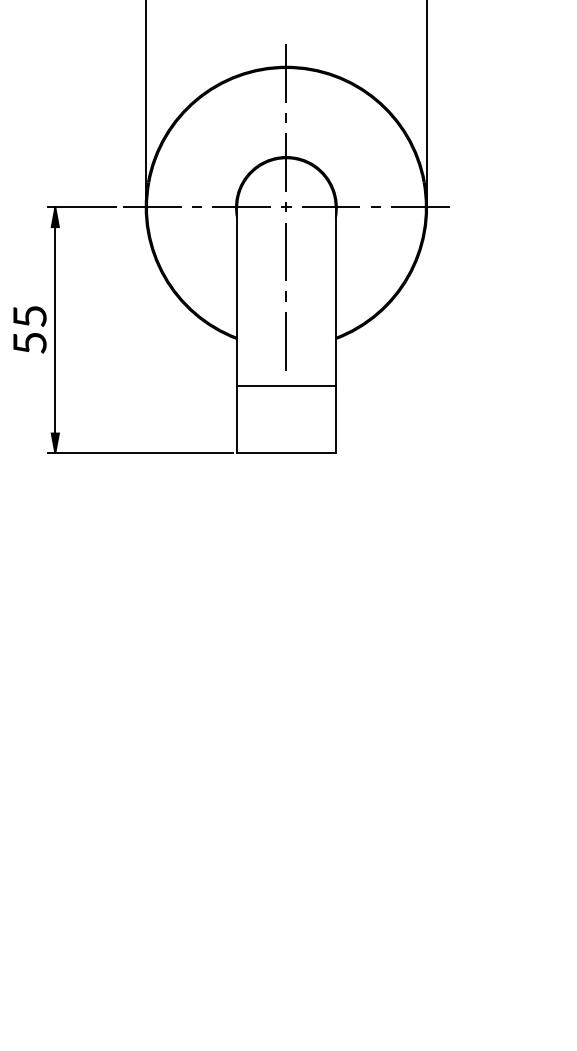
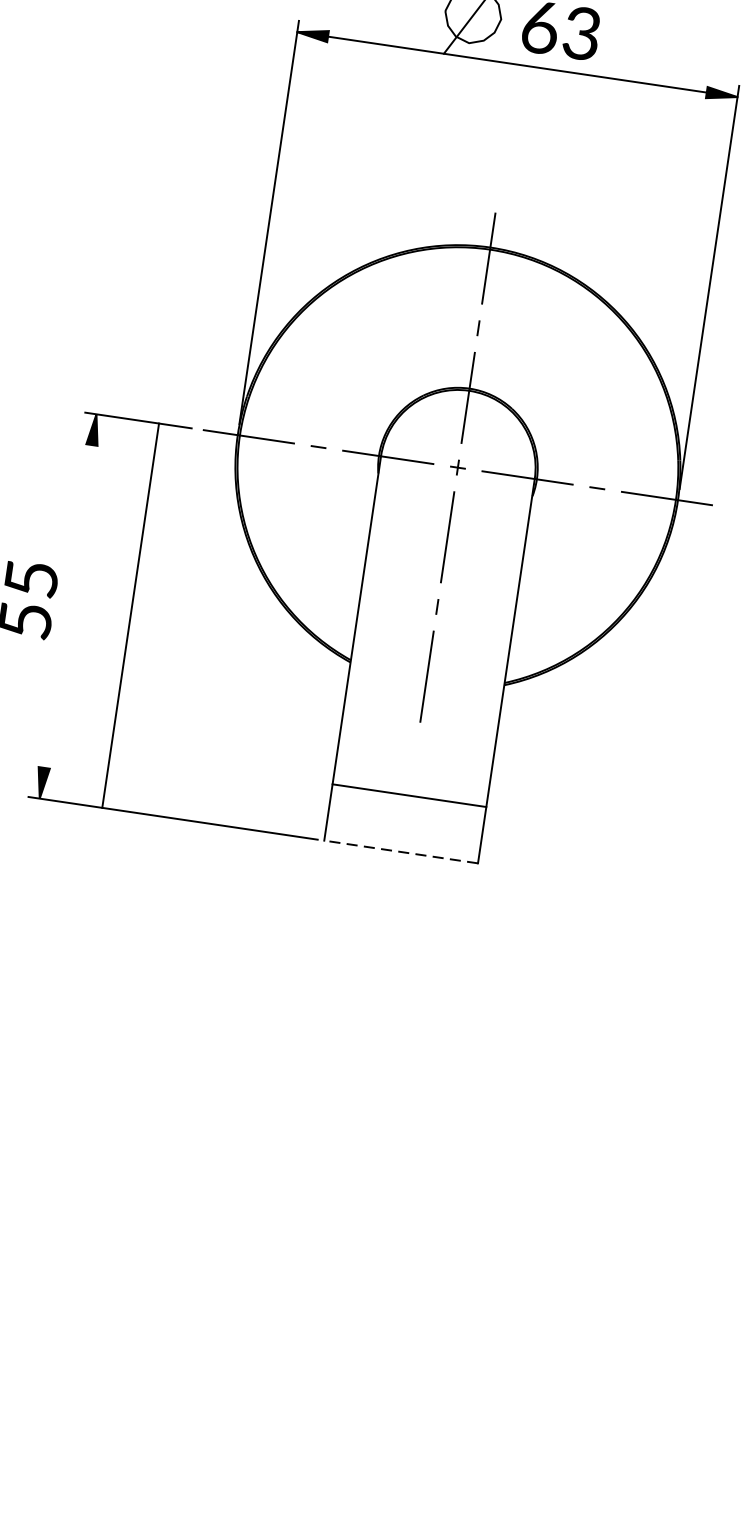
line: (55, 330) -> (130, 616), moved
line: (286, 386) -> (409, 796), moved
line: (285, 453) -> (399, 852), solid -> dashed

